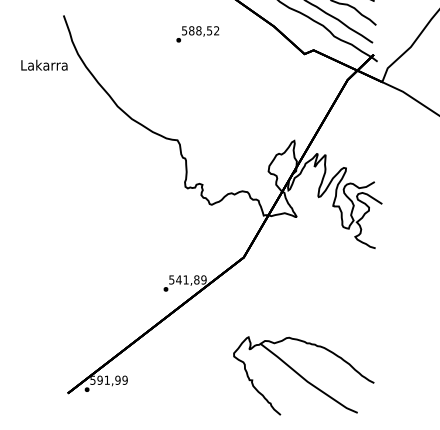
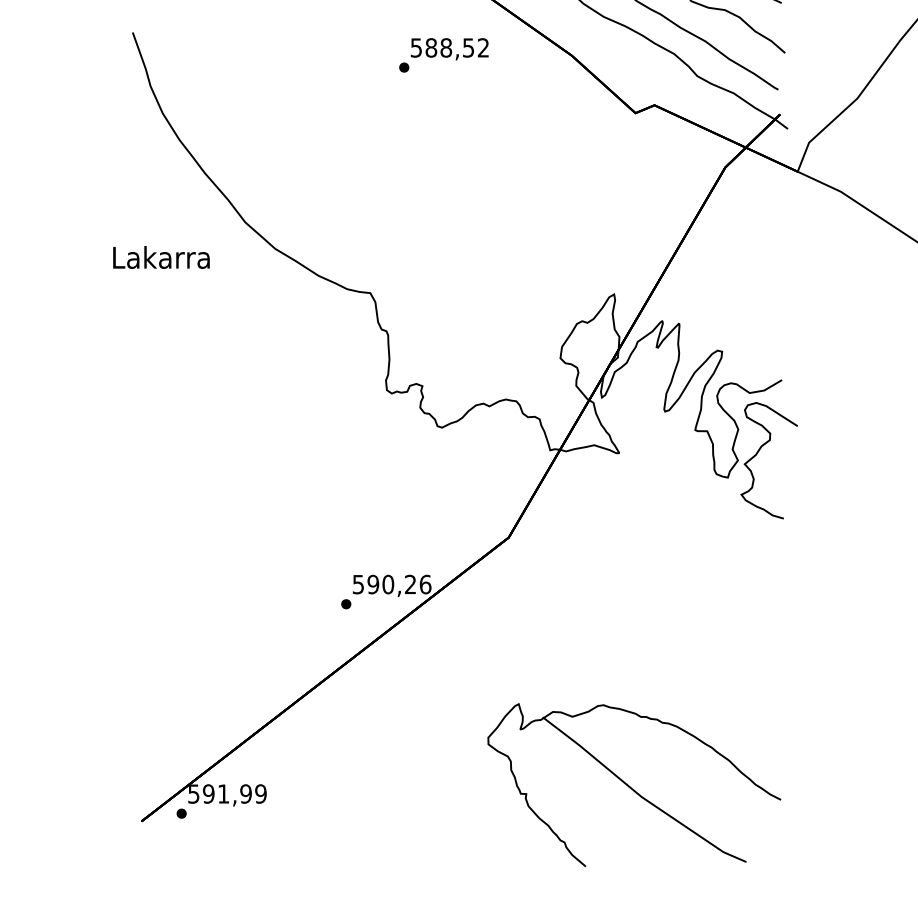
text: (197, 34) -> (443, 55), moved
text: (44, 64) -> (161, 255), moved
text: (191, 279) -> (399, 583), 541,89 -> 590,26

